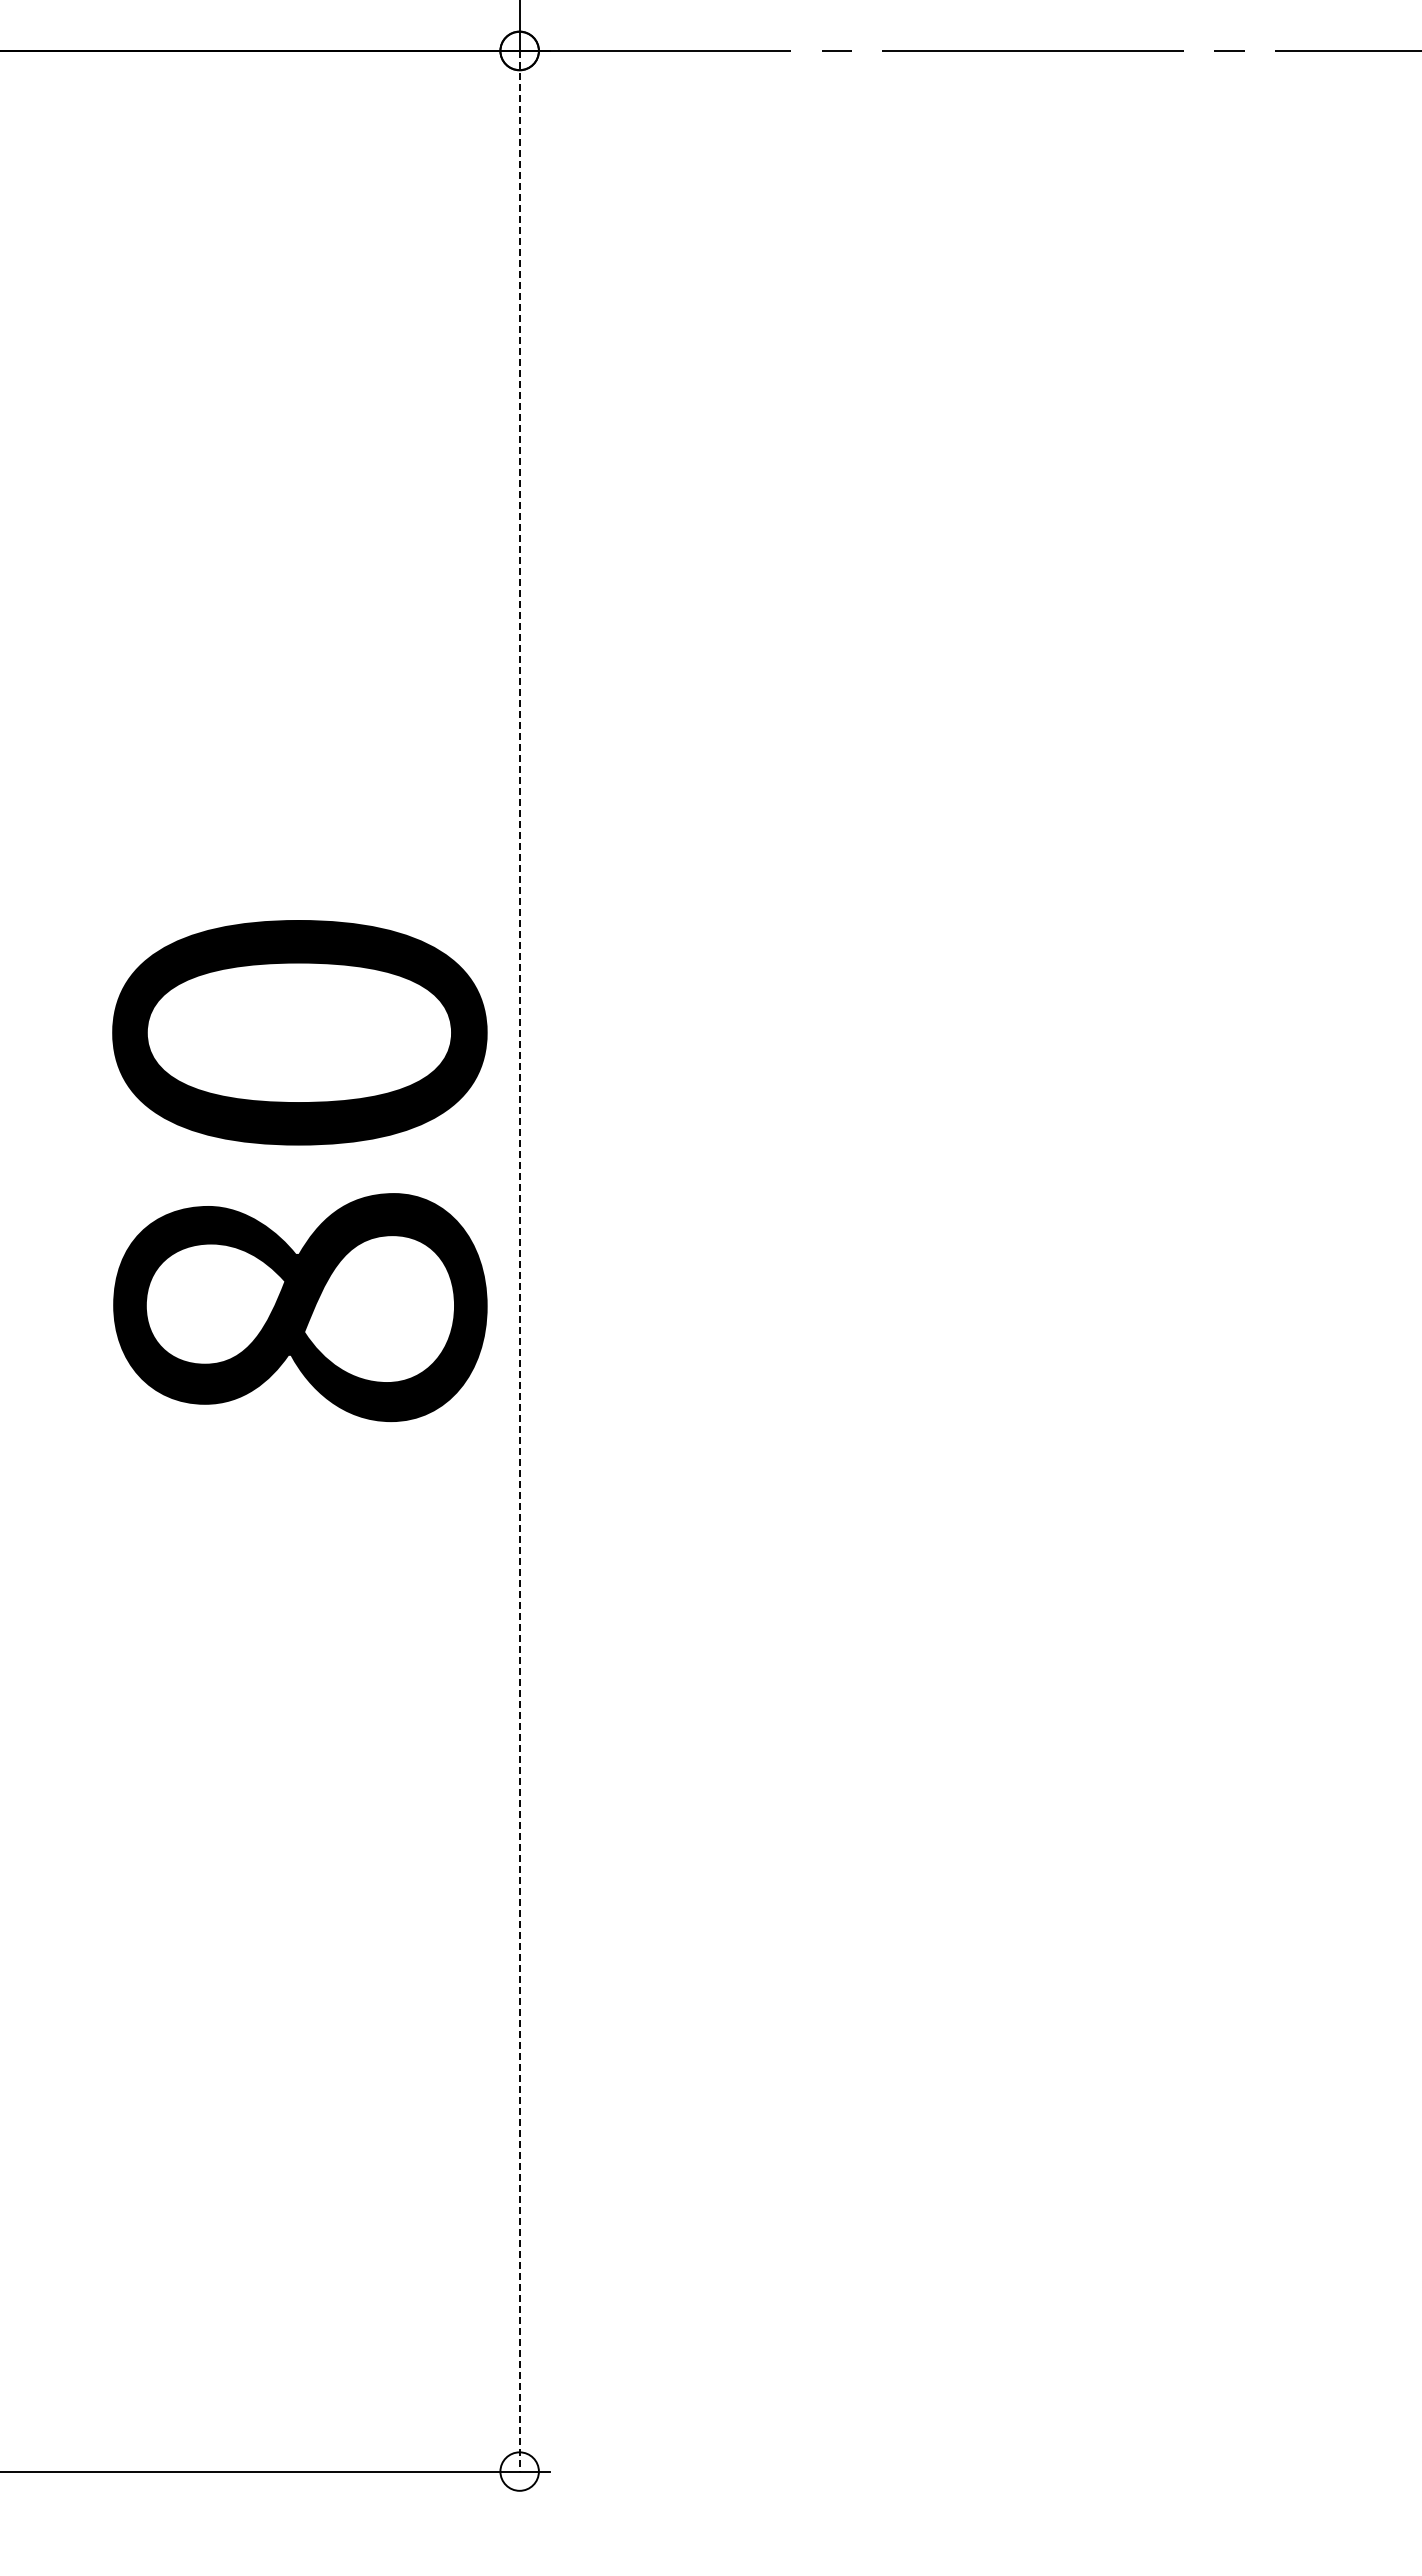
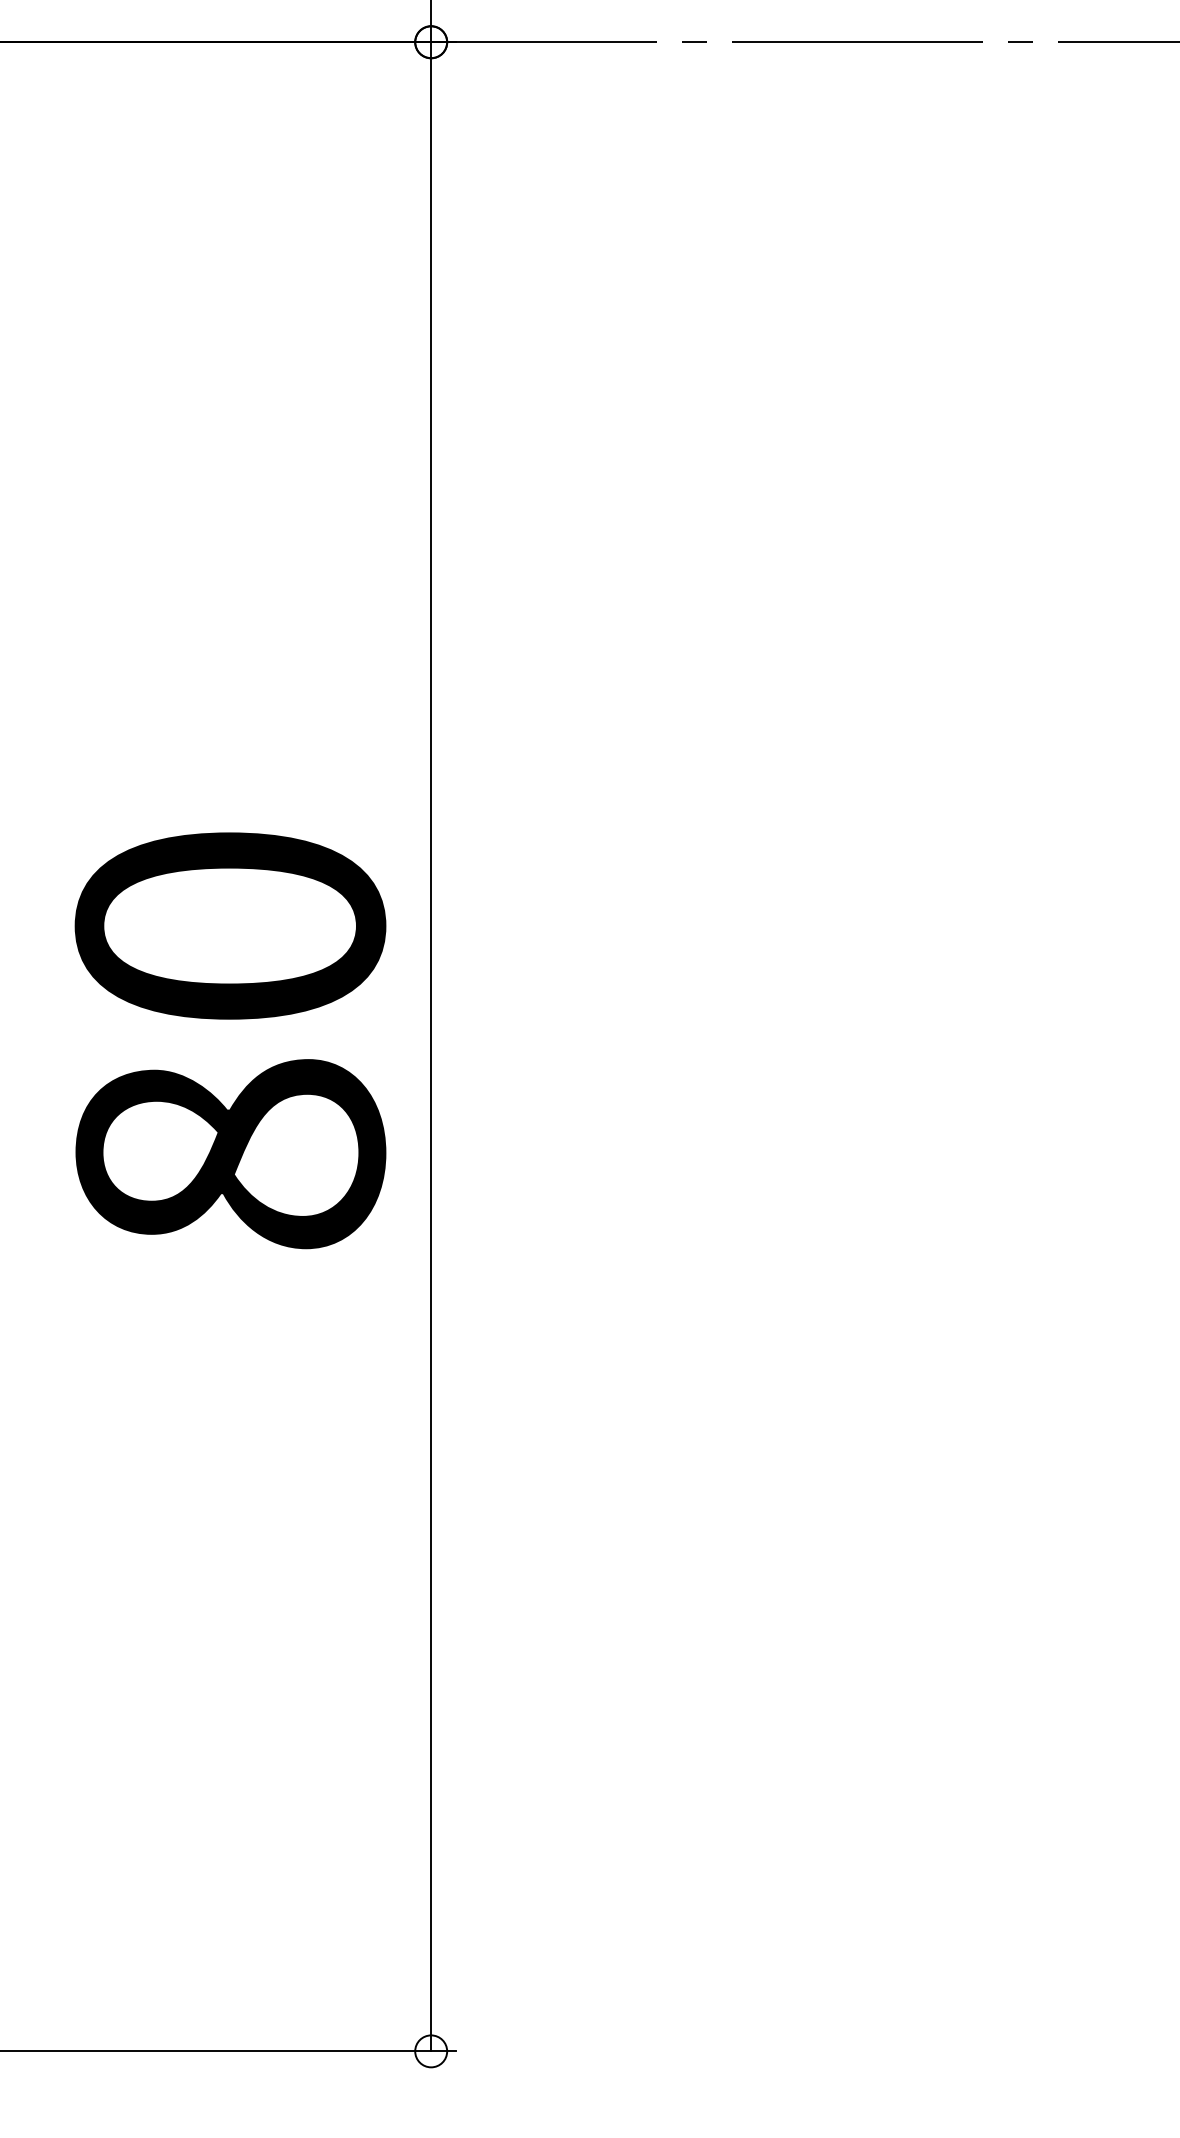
text: (299, 1170) -> (230, 1040), moved
line: (519, 1261) -> (431, 1047), dashed -> solid

